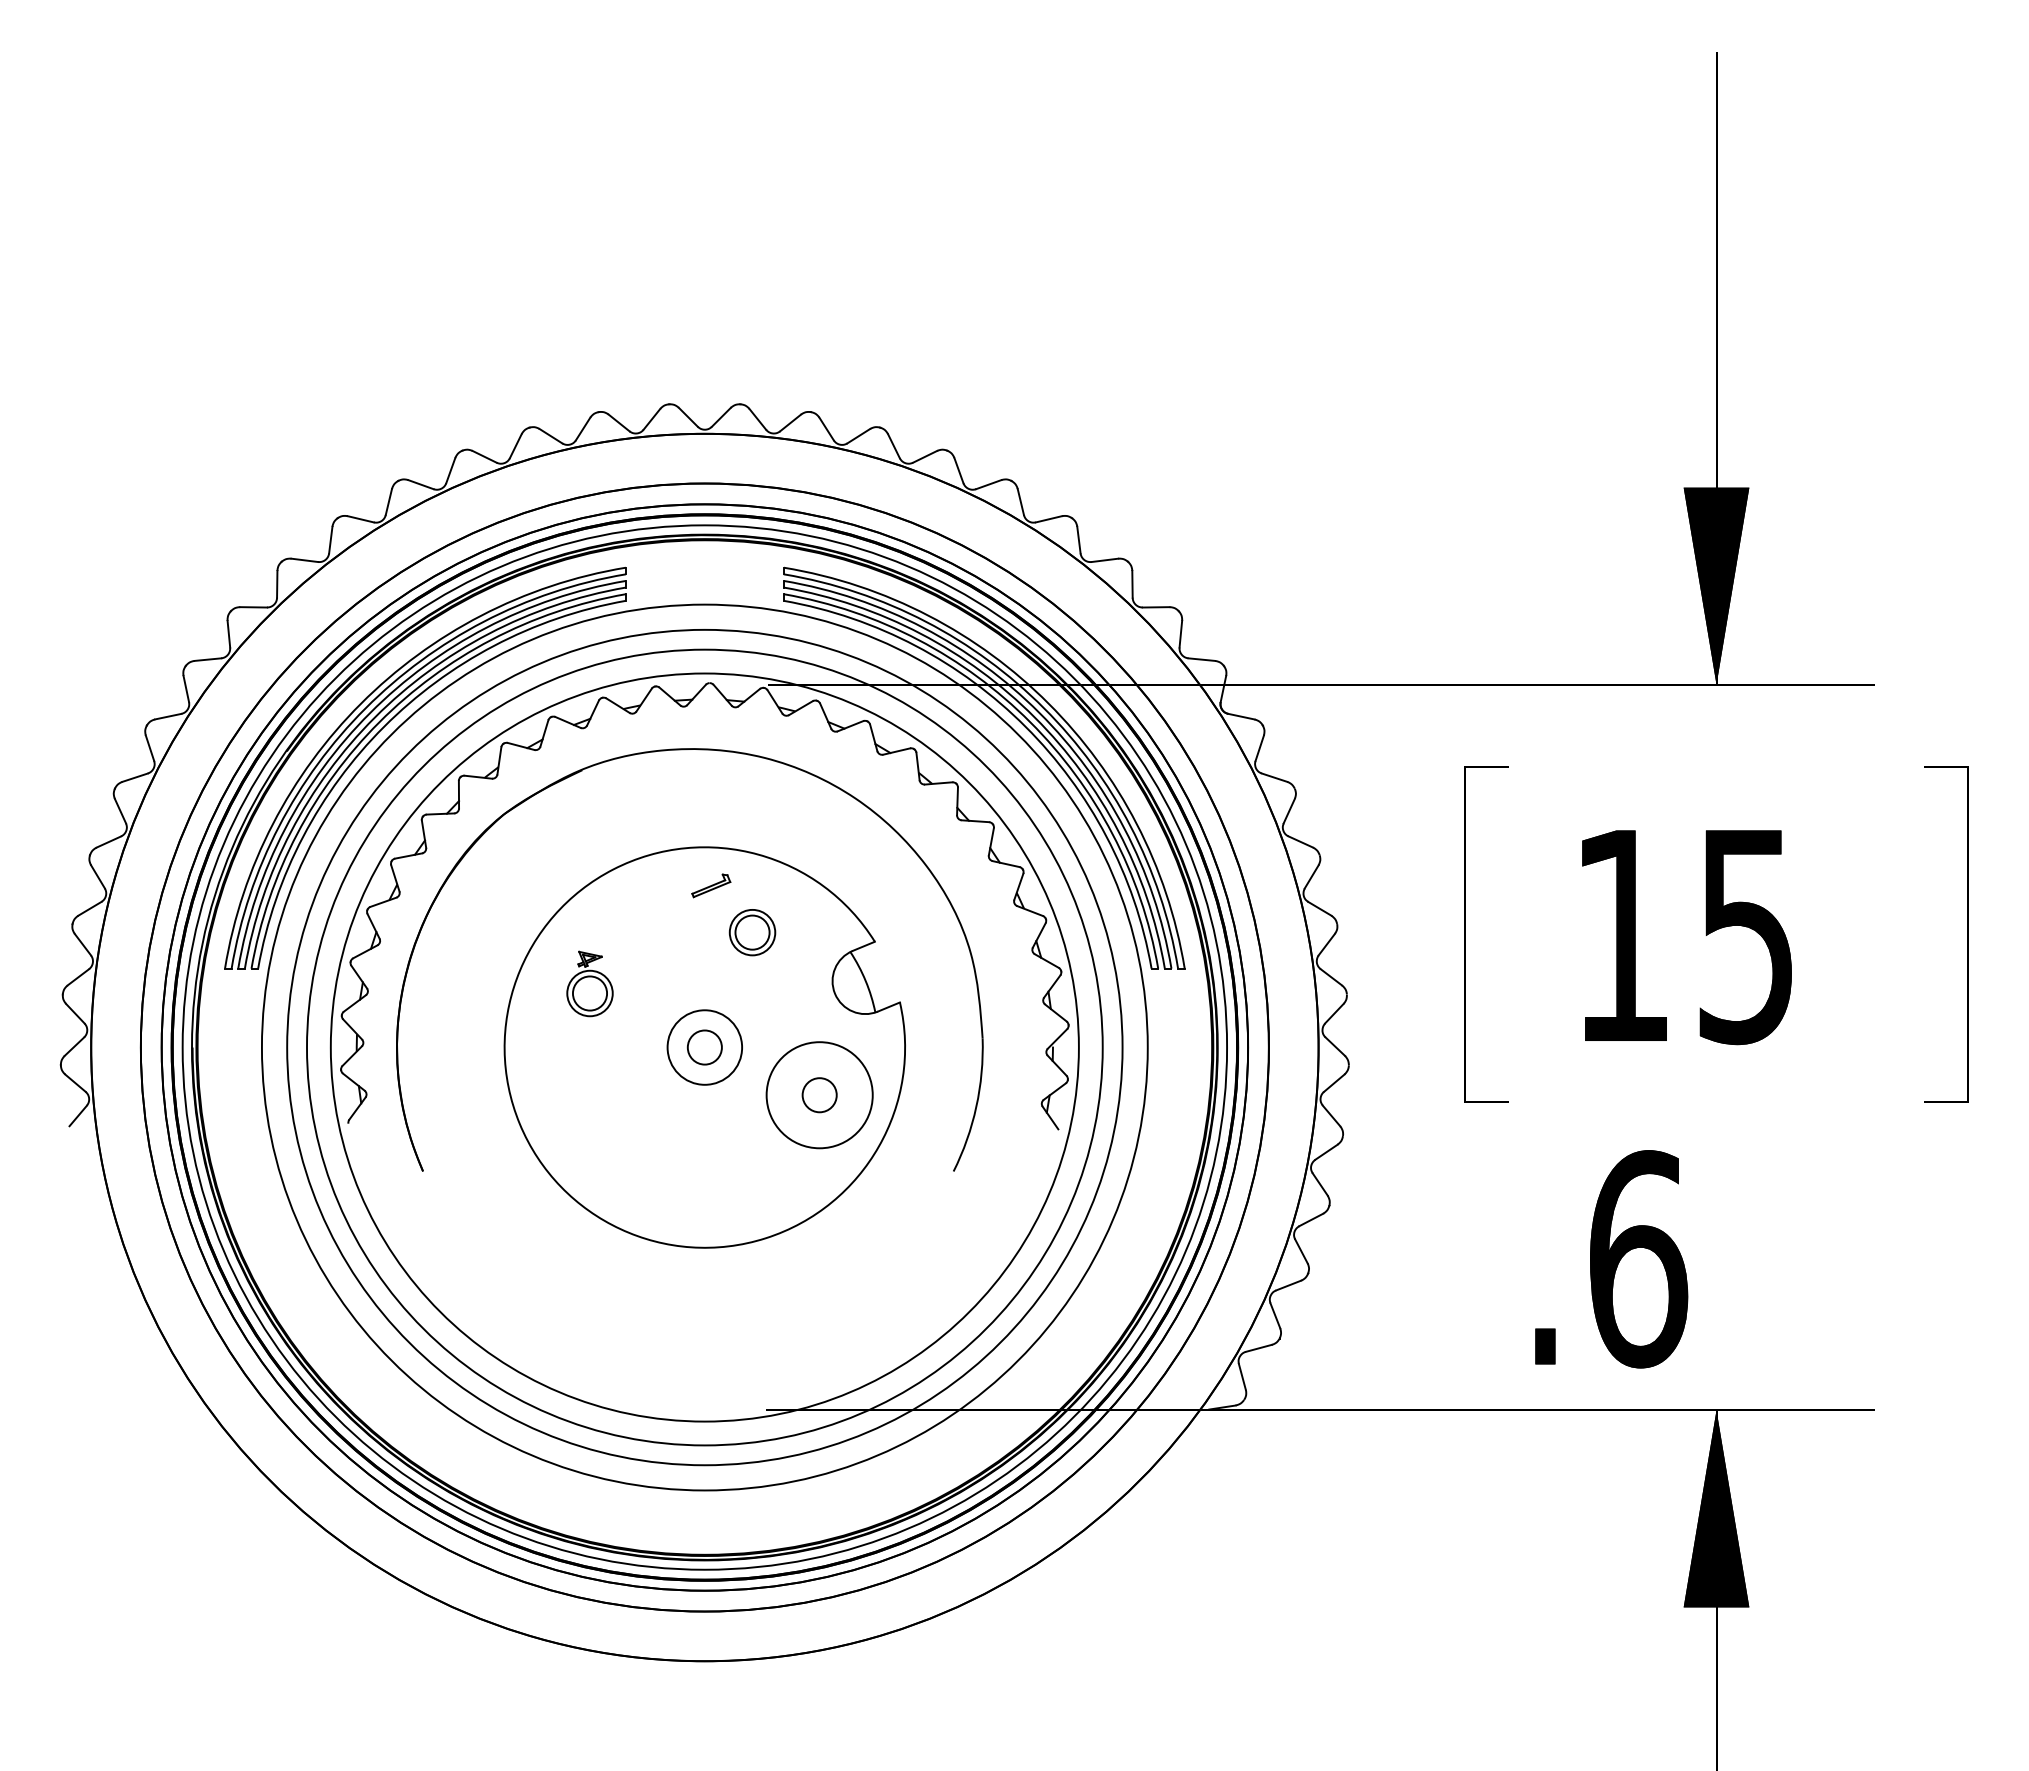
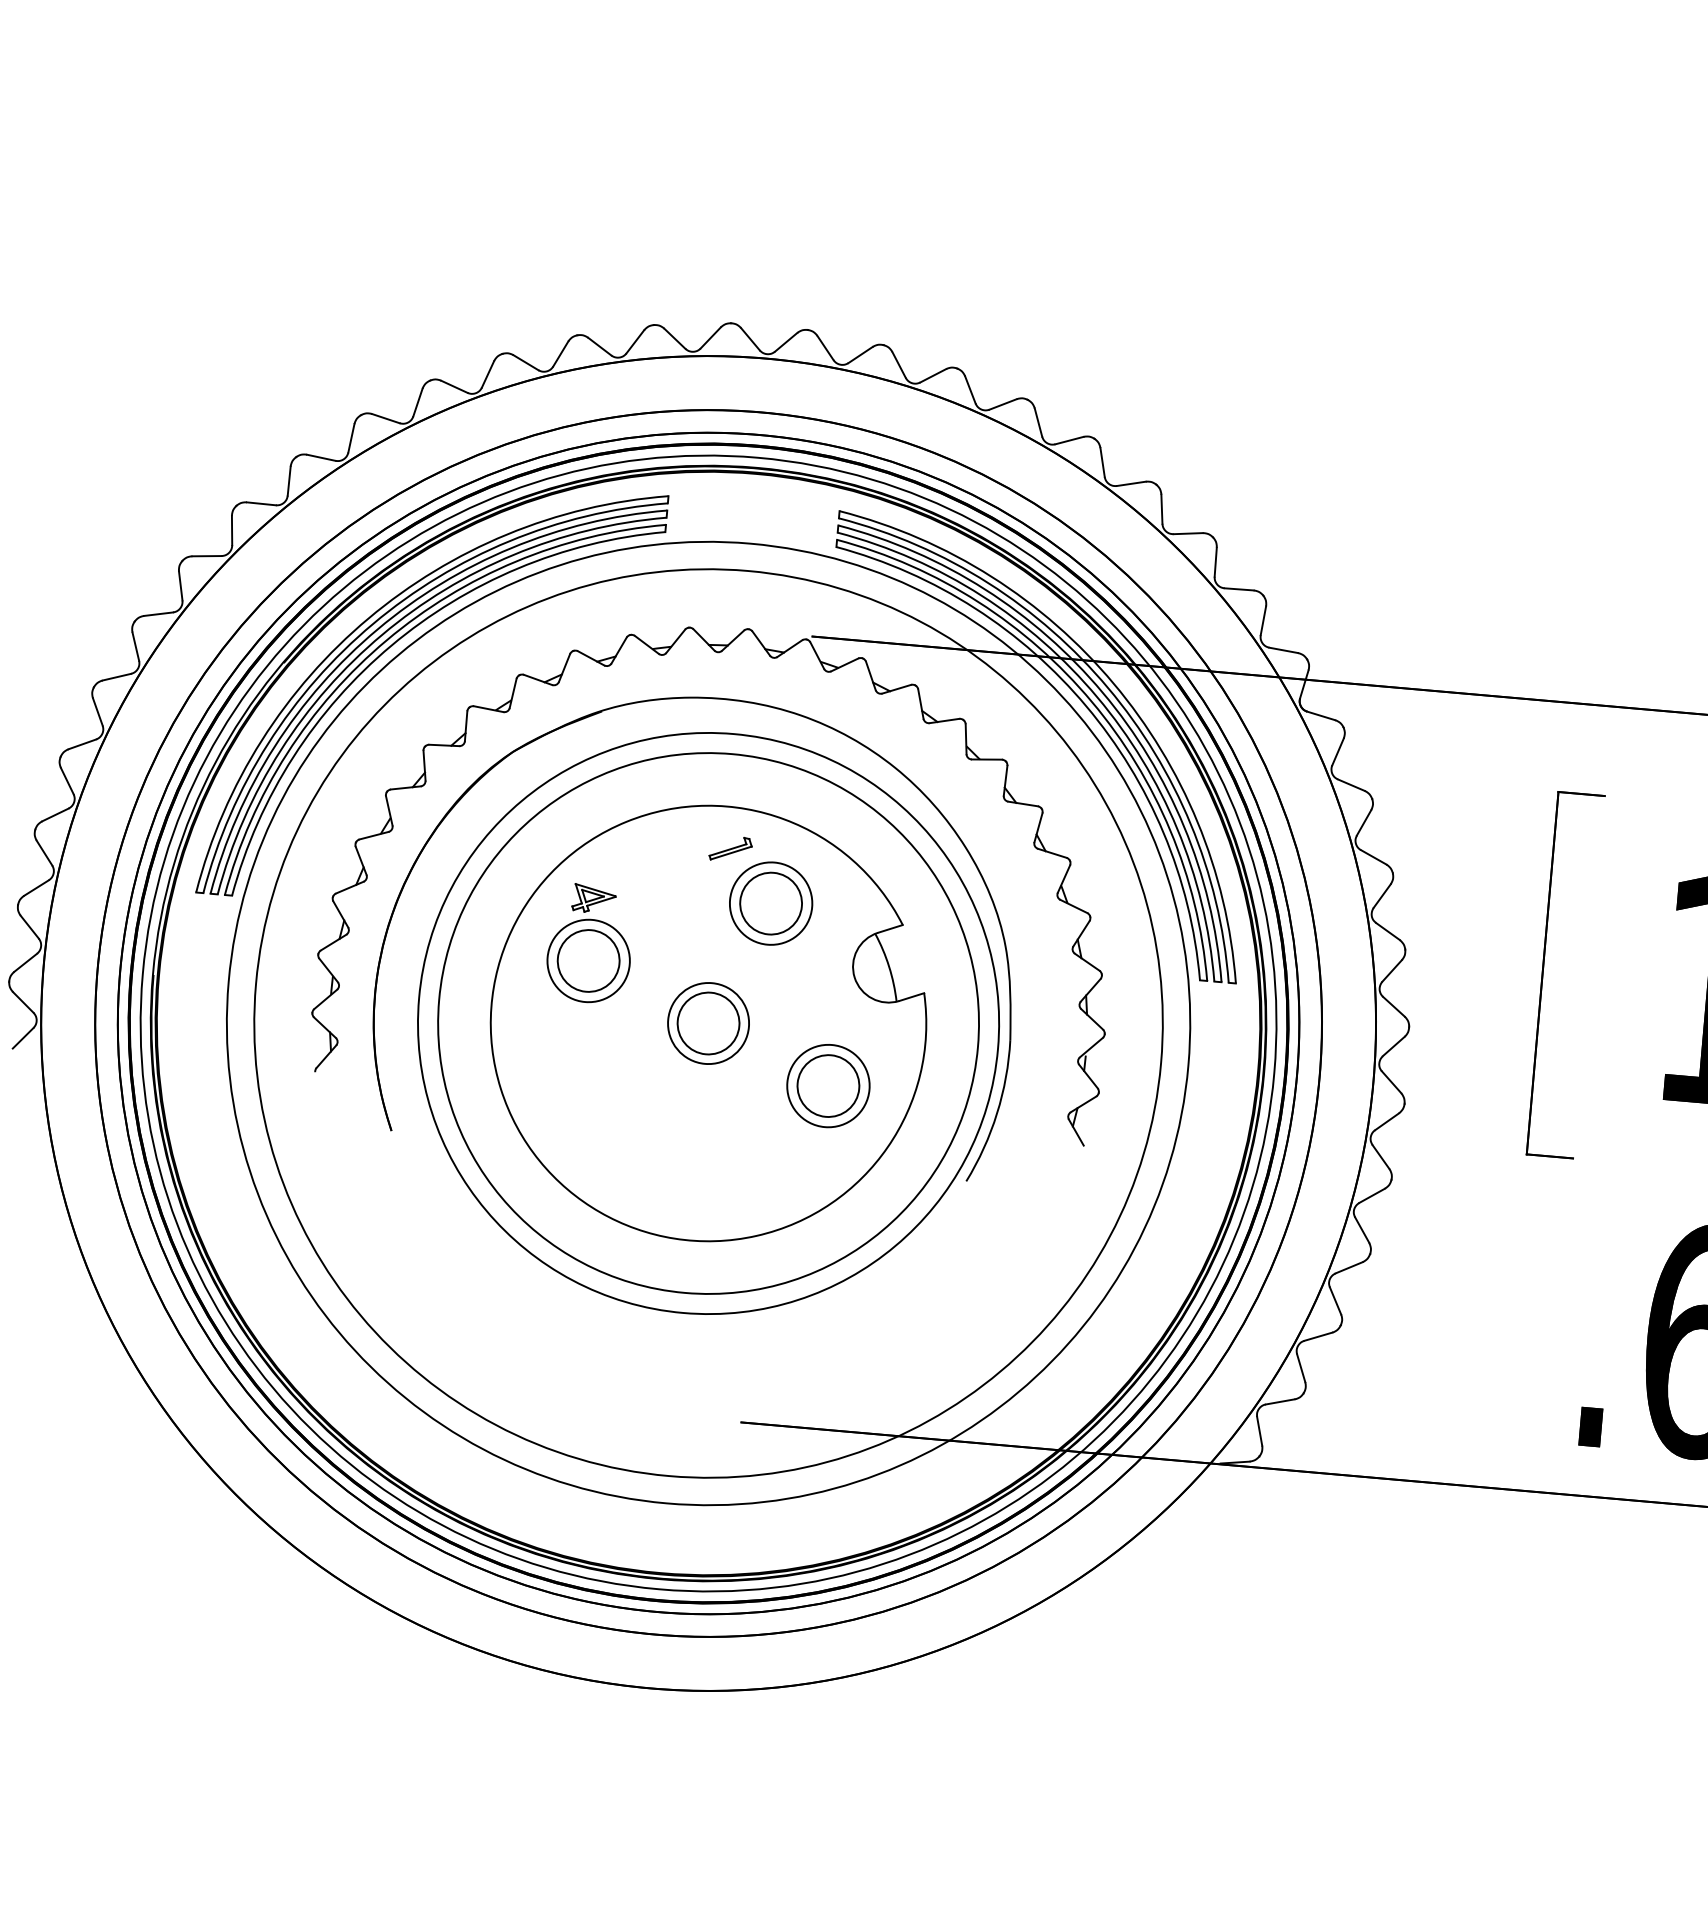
part: (752, 932) -> (771, 903), size x1.67
part: (589, 983) -> (589, 943), size x1.67
circle: (704, 1047) -> (708, 1023), size x0.62
circle: (704, 1047) -> (708, 1023), size x0.71
circle: (704, 1047) -> (708, 1023), size x1.67
circle: (819, 1094) -> (828, 1085), size x1.67
circle: (819, 1095) -> (828, 1086), size x0.71

